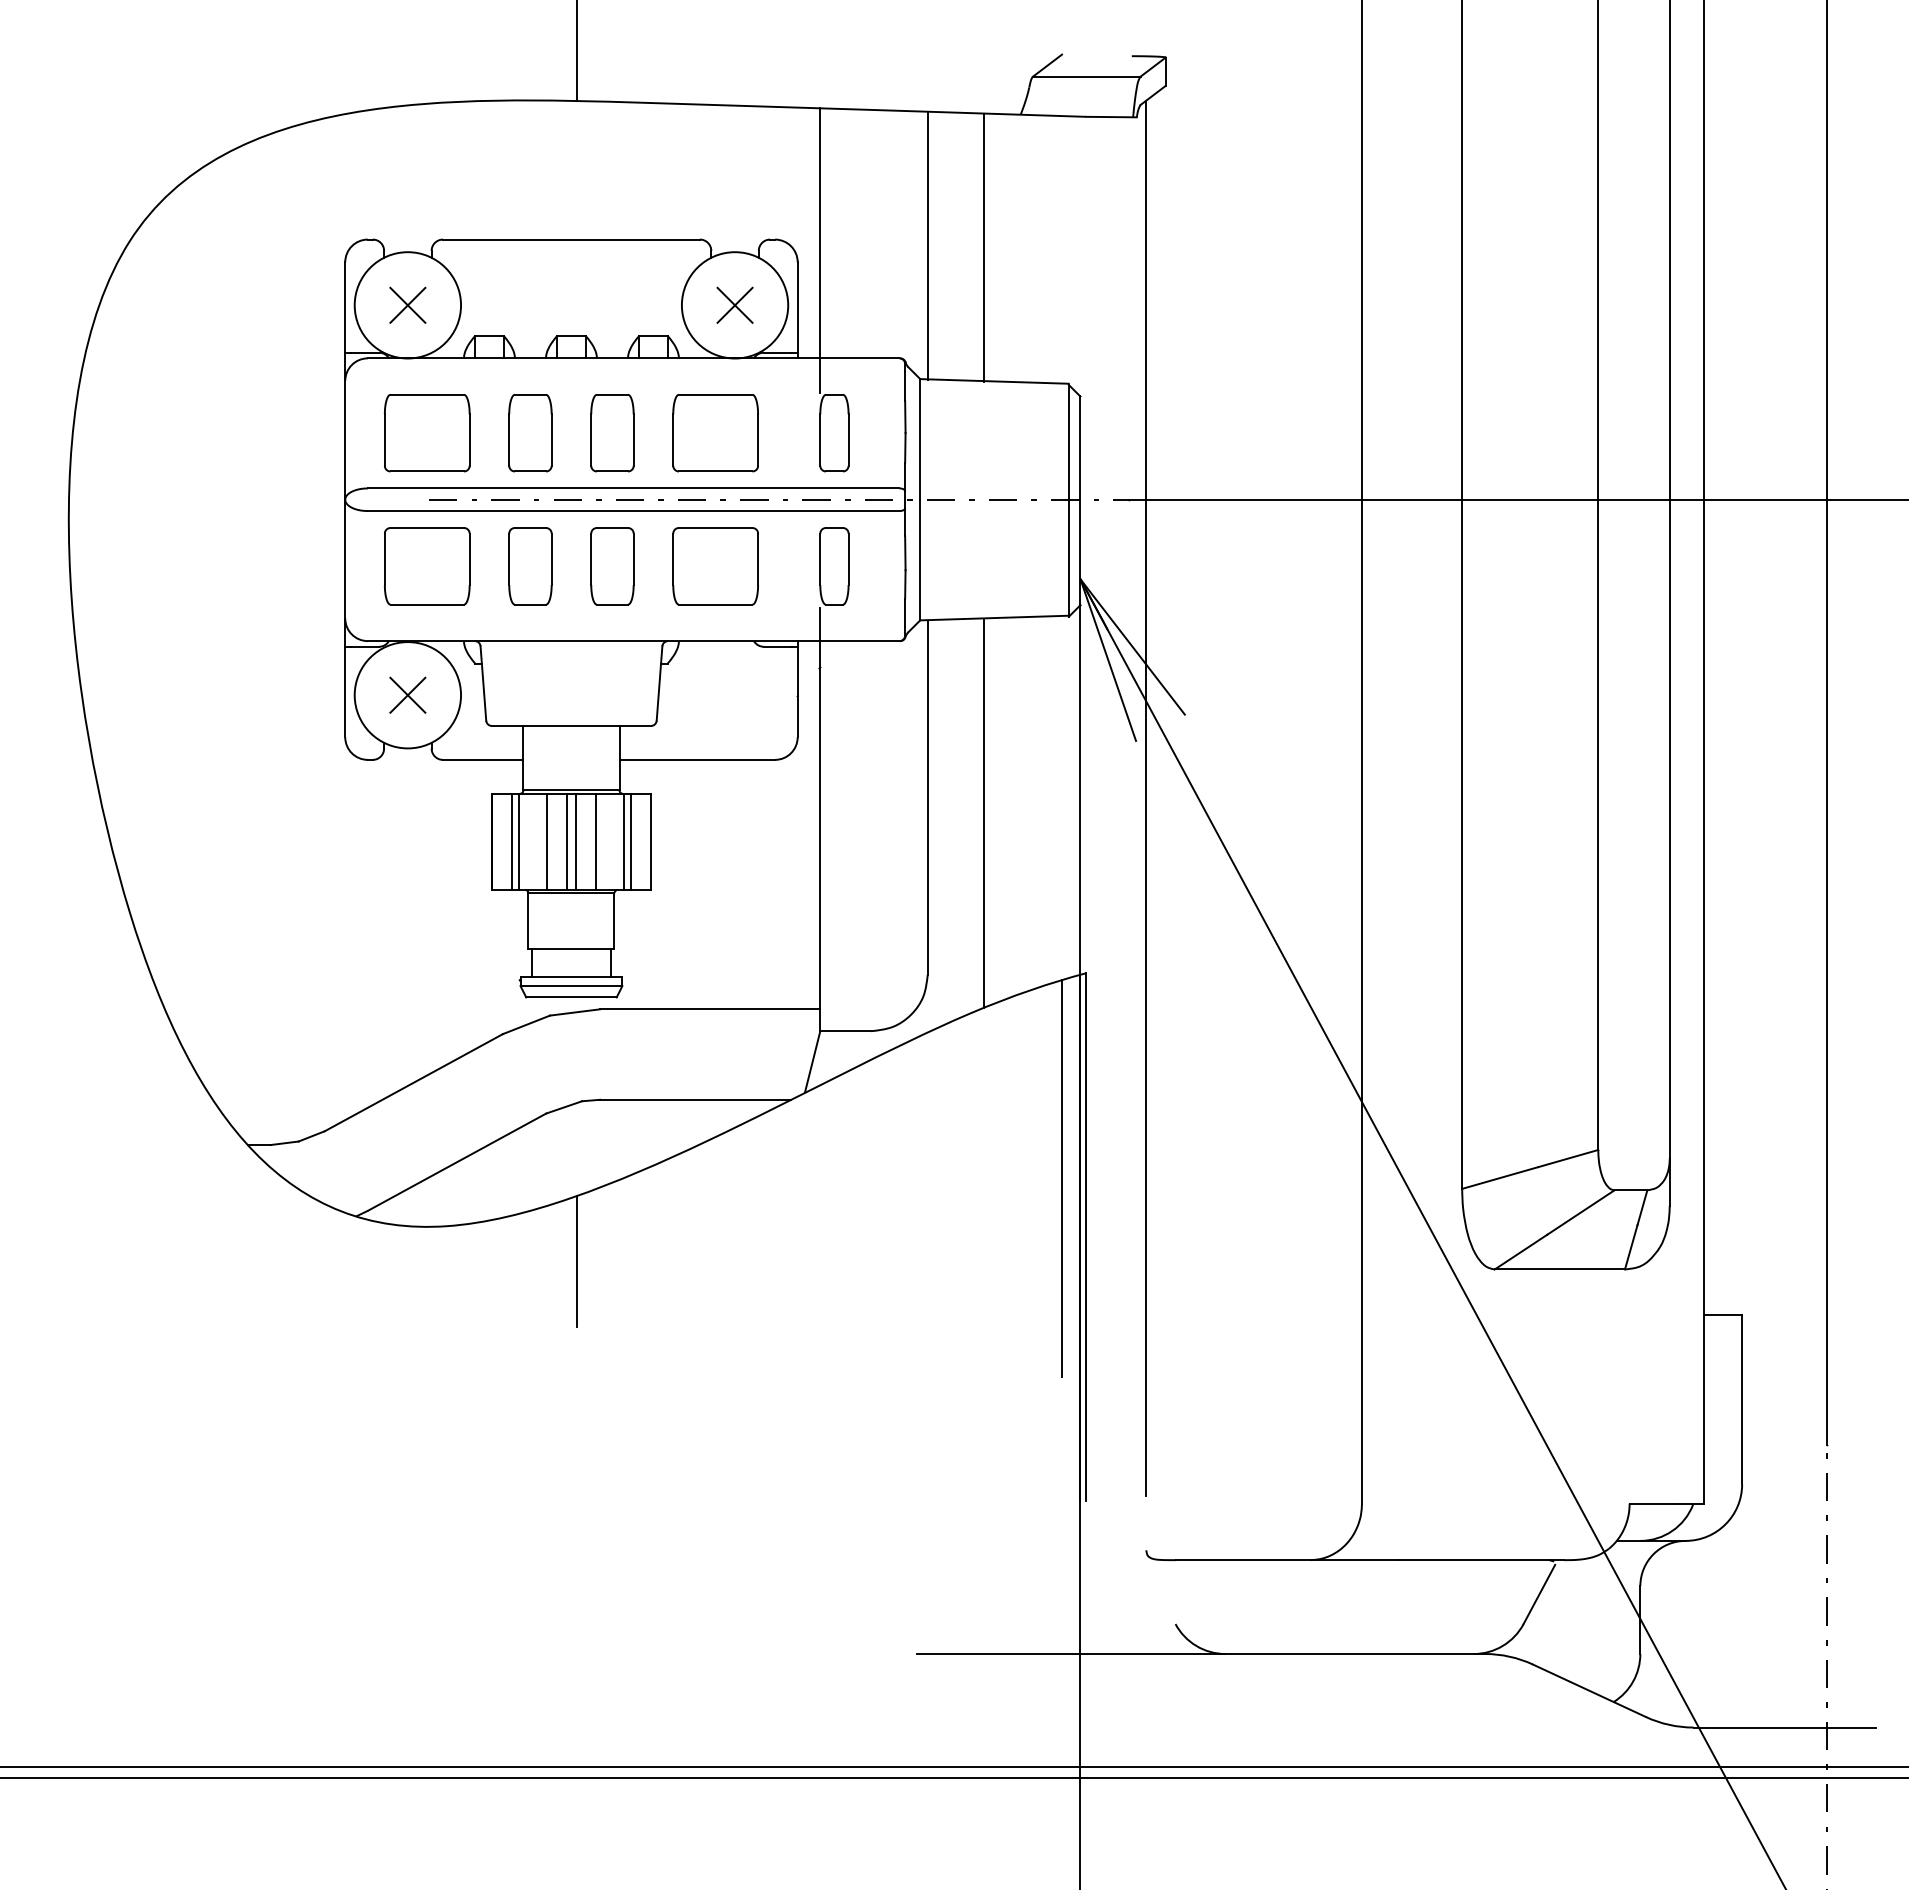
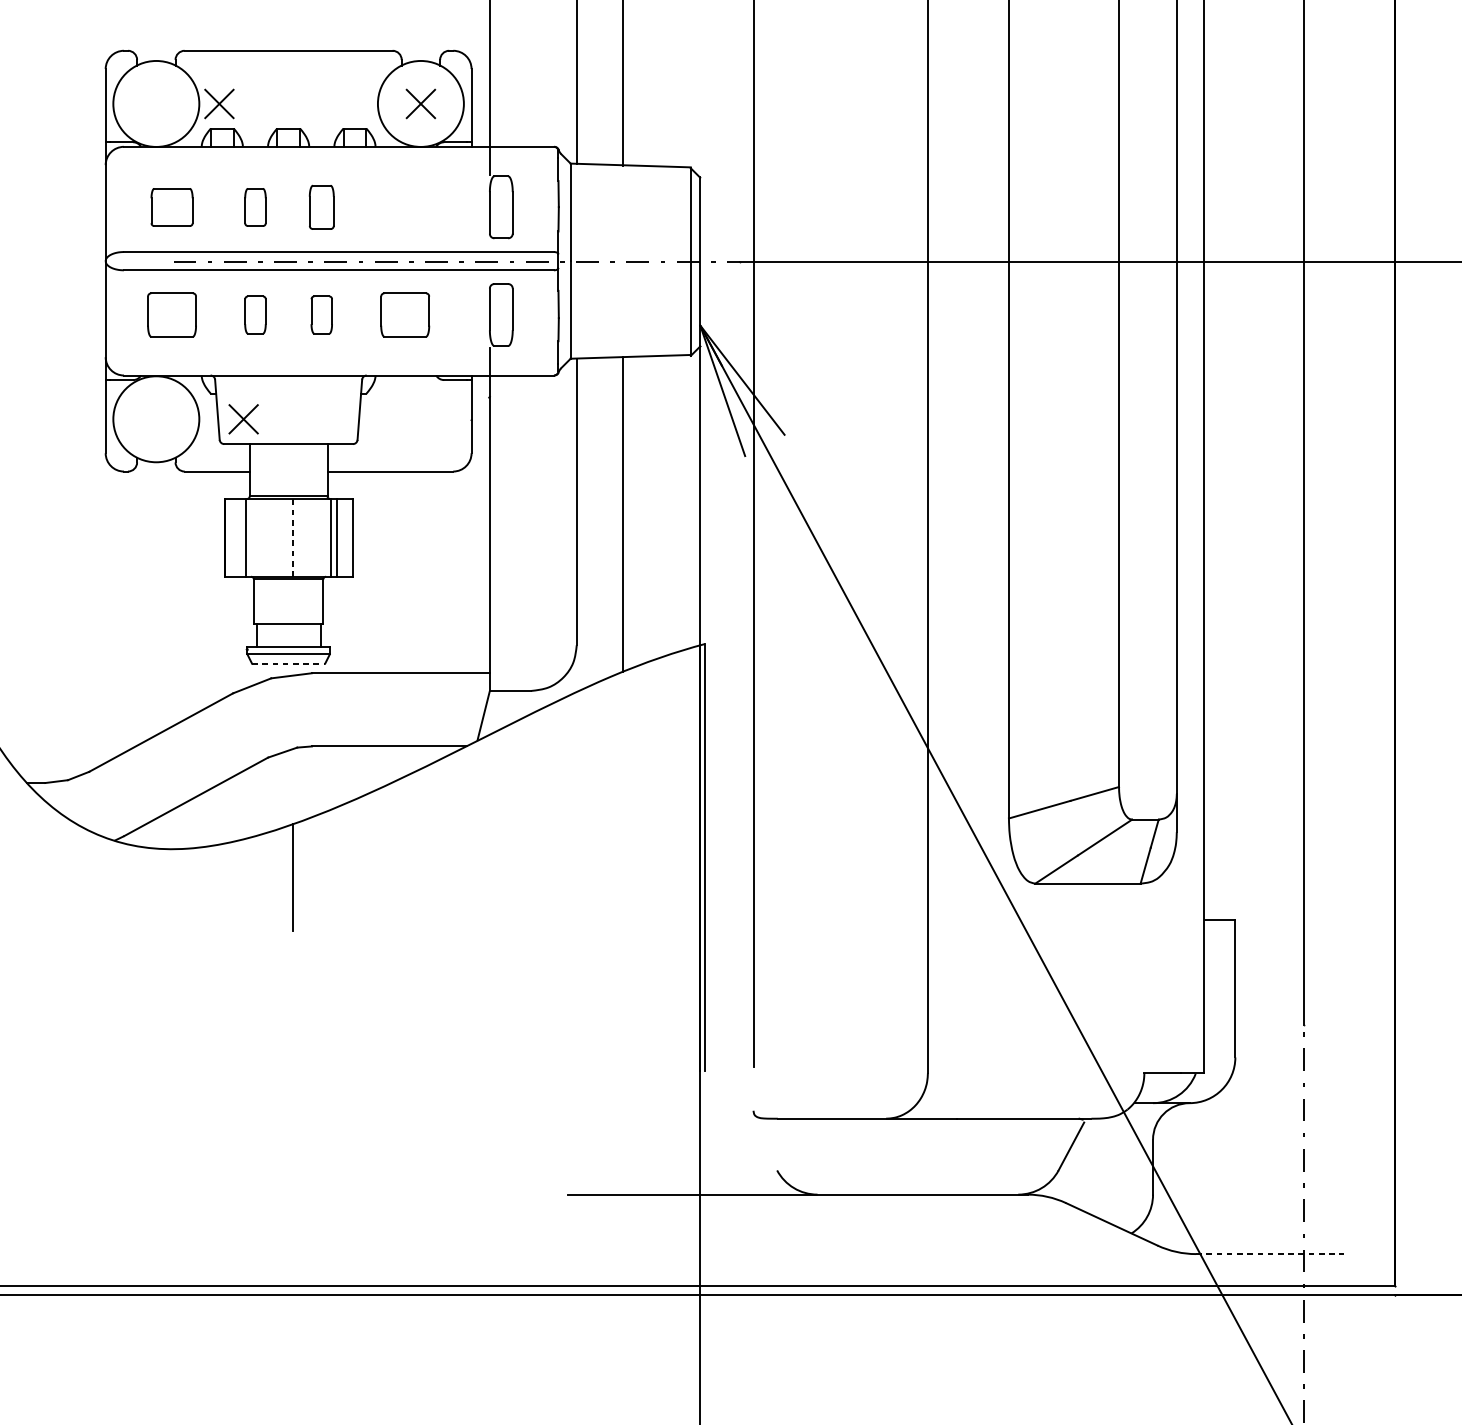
part: (407, 304) -> (219, 103), moved
part: (427, 433) -> (172, 207), size x0.6
part: (530, 433) -> (255, 207), size x0.6
part: (612, 433) -> (321, 207), size x0.7
part: (715, 433) -> (405, 207), removed
part: (427, 566) -> (172, 315), size x0.7
part: (530, 566) -> (255, 315), size x0.6
part: (612, 566) -> (321, 315), size x0.6
part: (715, 566) -> (405, 315), size x0.7
part: (407, 694) -> (243, 418), moved
line: (512, 841) -> (240, 537), removed
line: (546, 841) -> (268, 537), removed
line: (566, 841) -> (284, 537), removed
line: (576, 841) -> (292, 537), solid -> dashed
line: (596, 841) -> (308, 537), removed
line: (571, 997) -> (288, 663), solid -> dashed
line: (1062, 1178) -> (685, 810), removed
line: (1785, 1727) -> (1270, 1254), solid -> dashed

